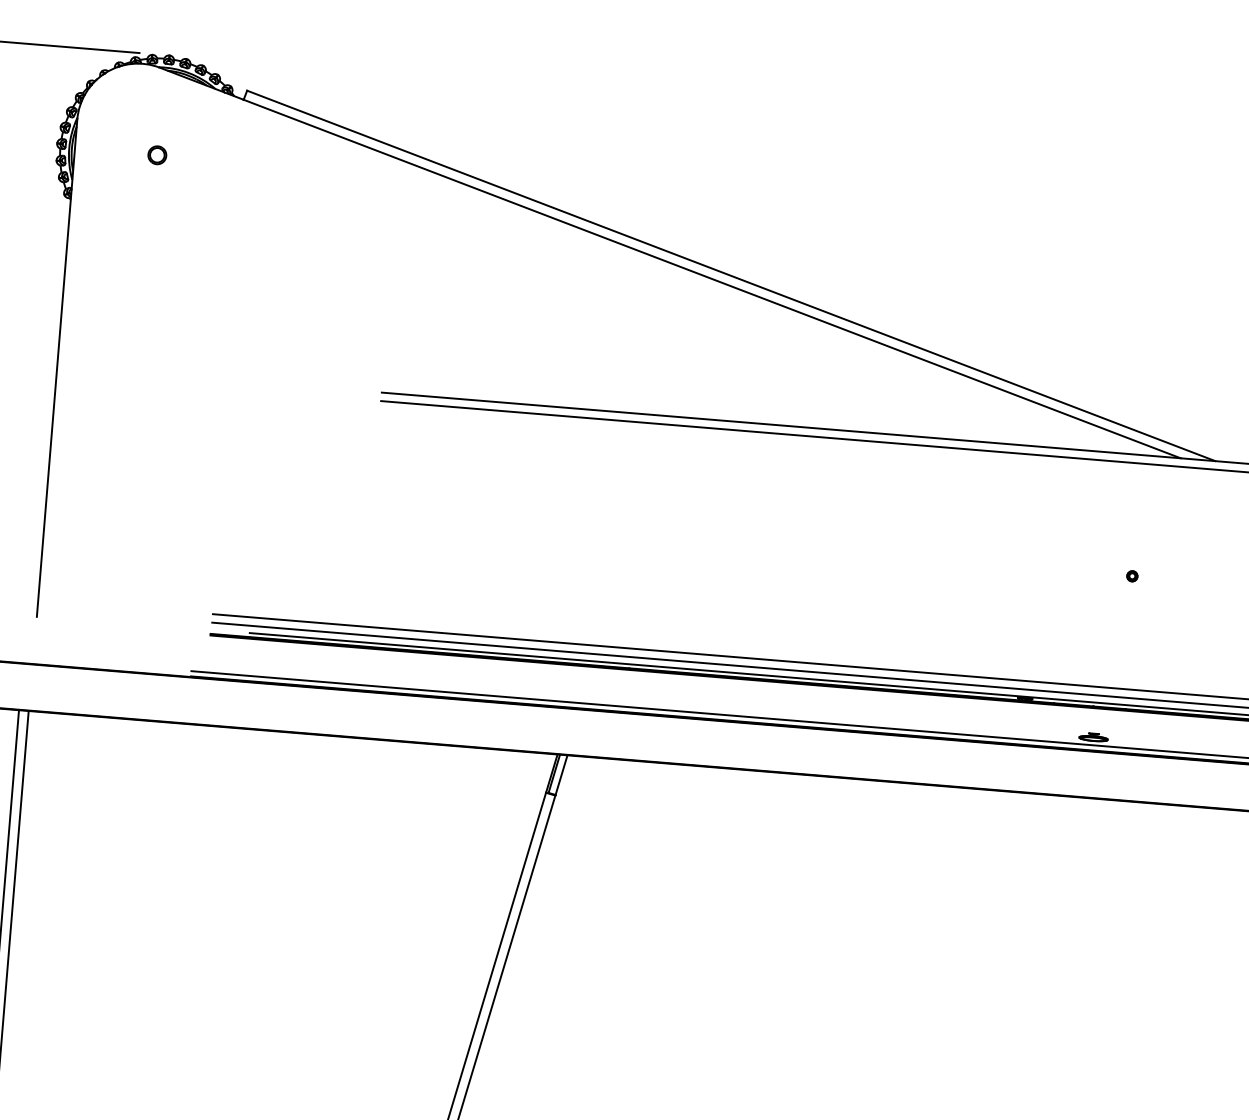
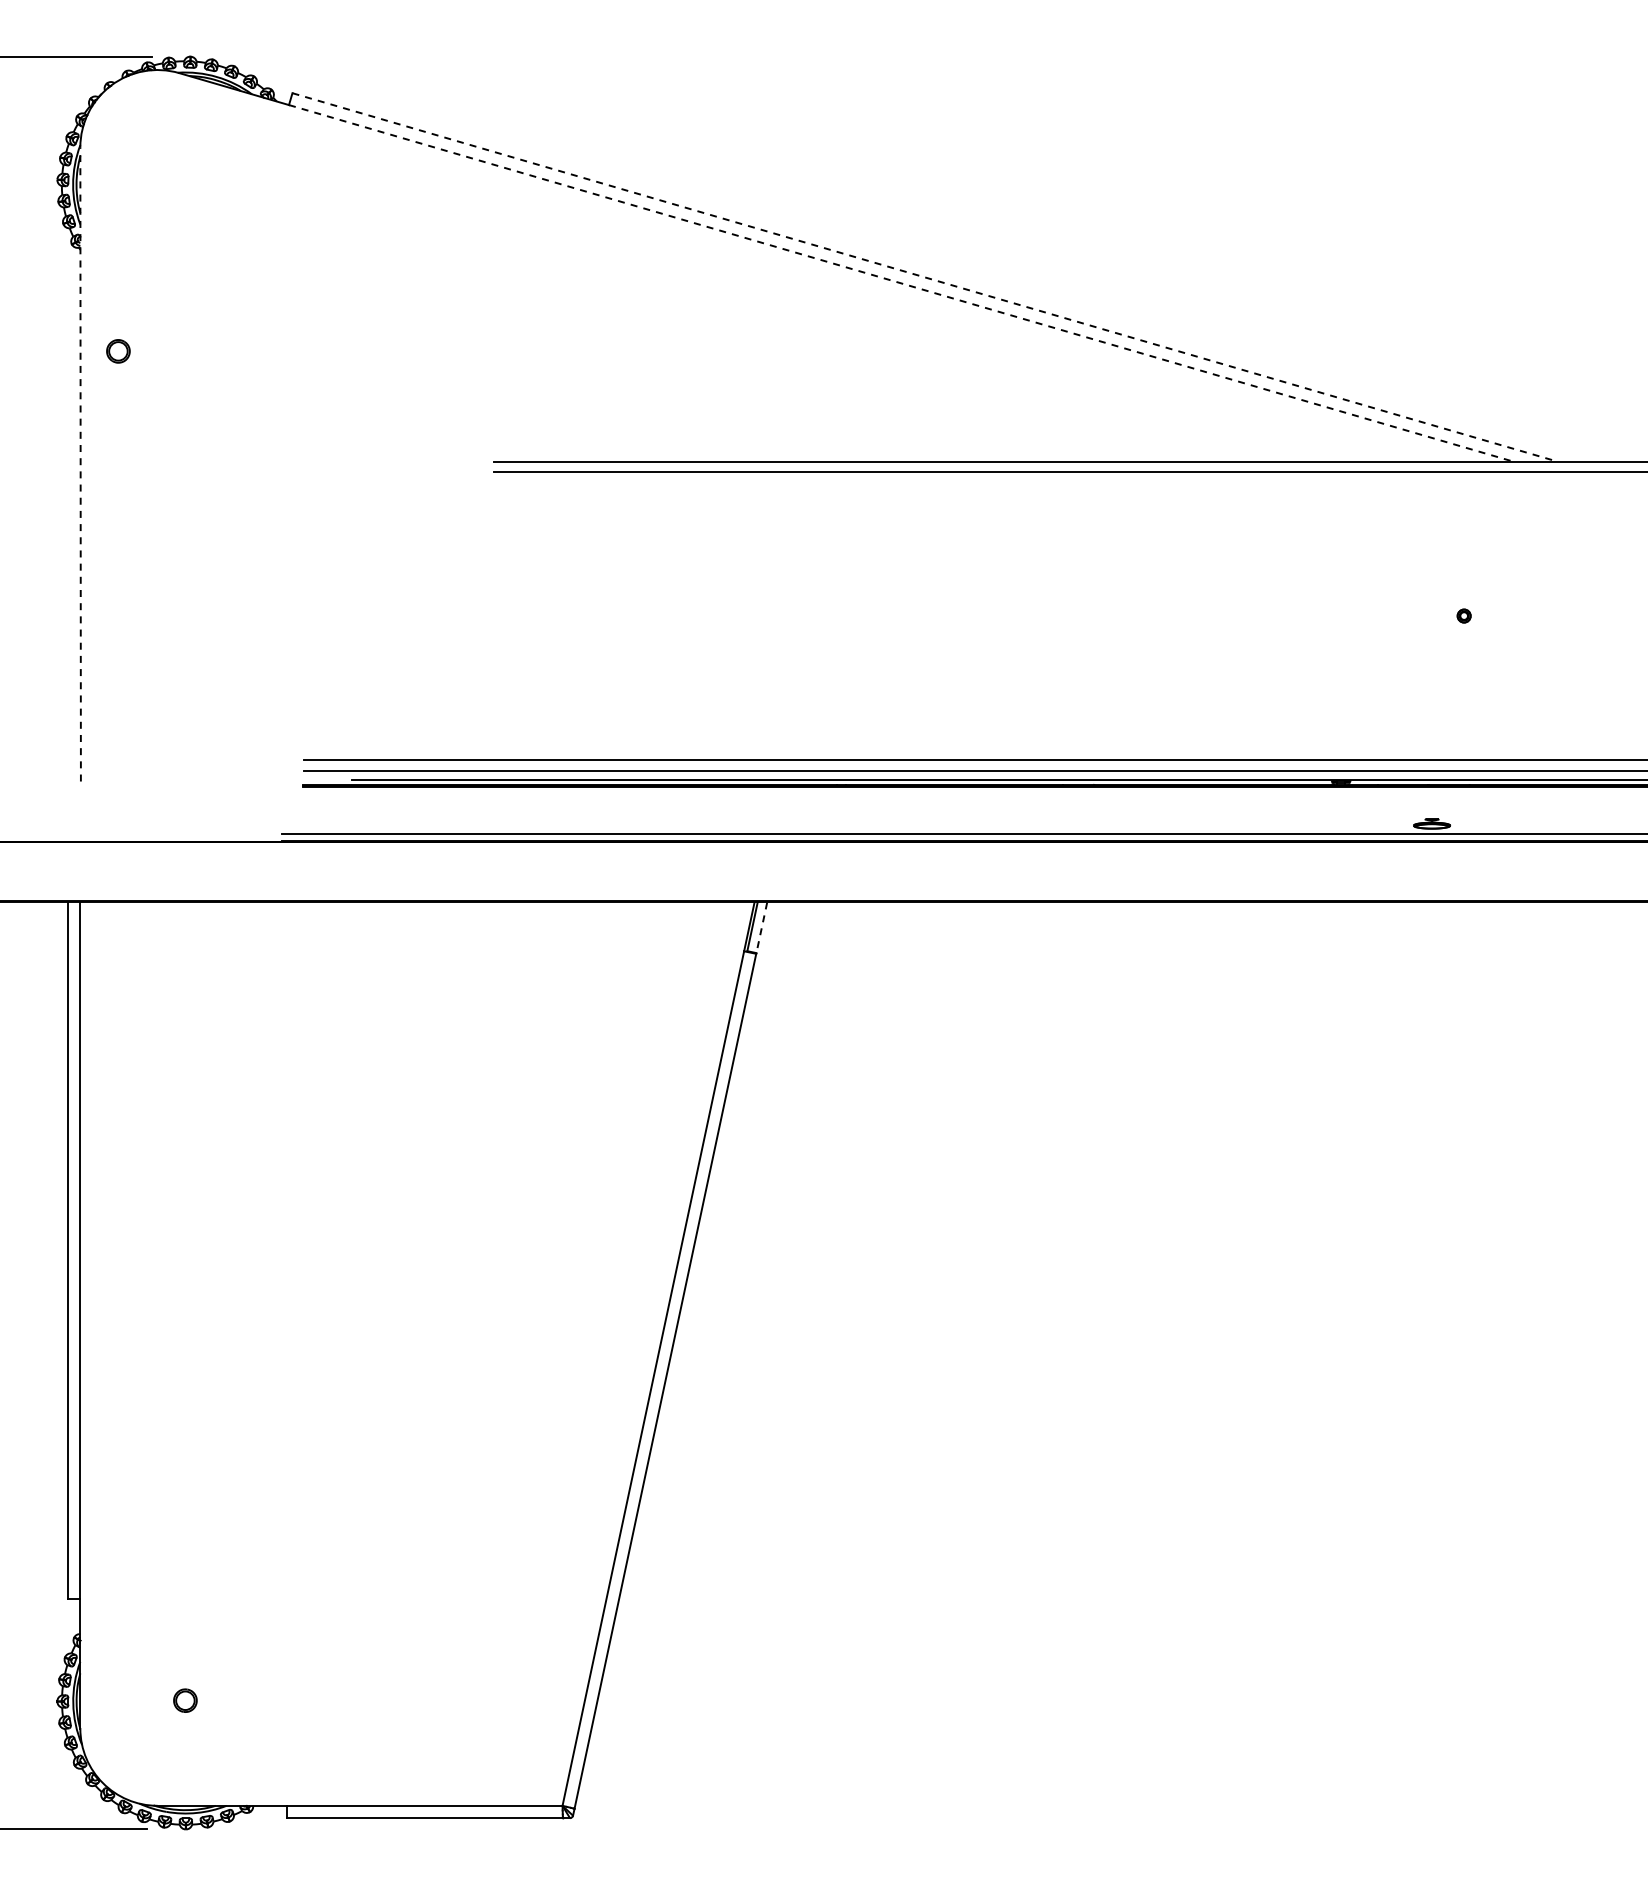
part: (157, 155) -> (118, 351), moved
line: (730, 275) -> (924, 277), solid -> dashed
line: (712, 279) -> (901, 283), solid -> dashed
line: (57, 367) -> (80, 463), solid -> dashed
line: (561, 775) -> (761, 927), solid -> dashed

